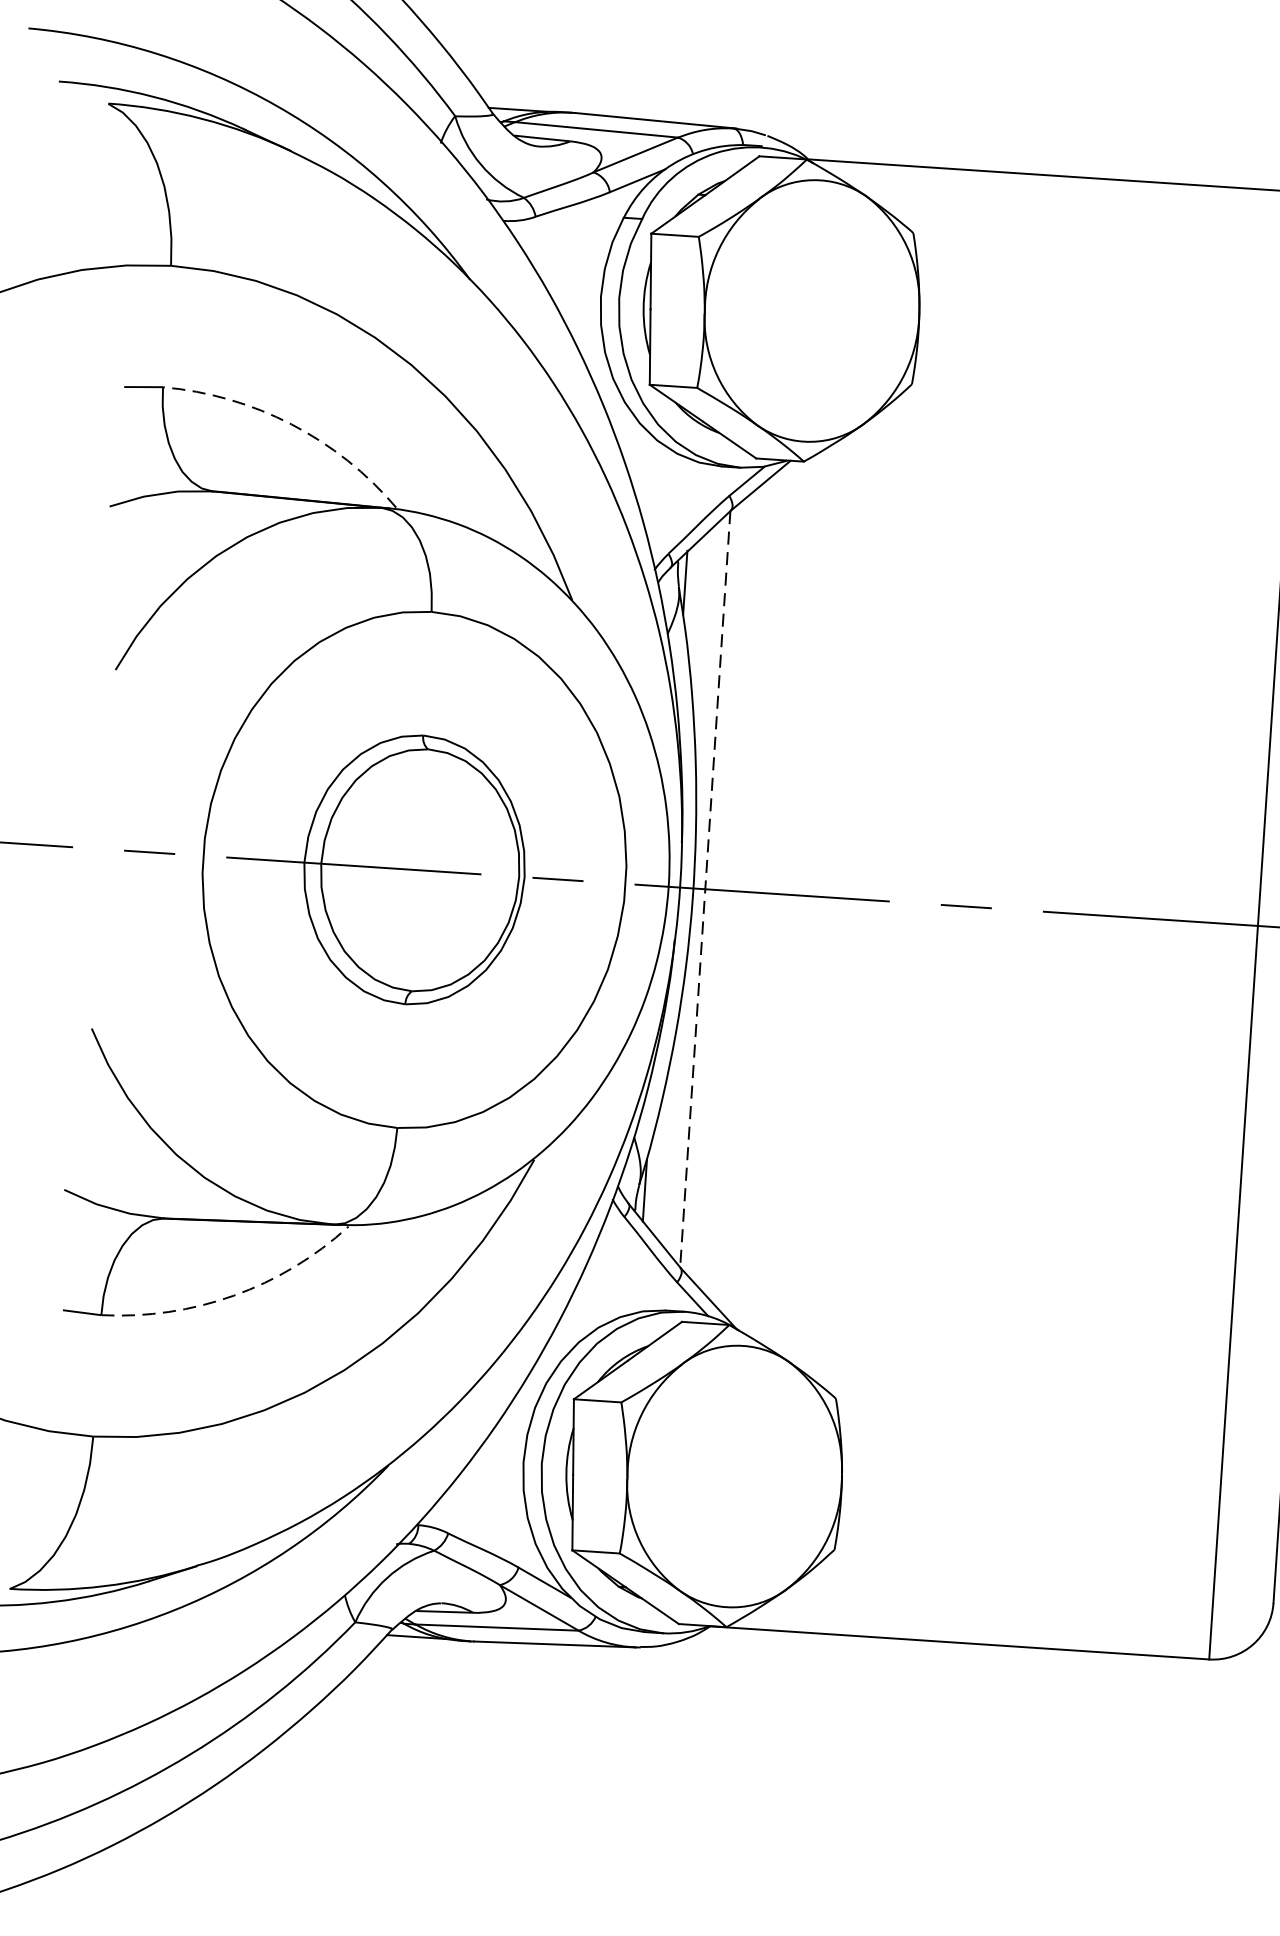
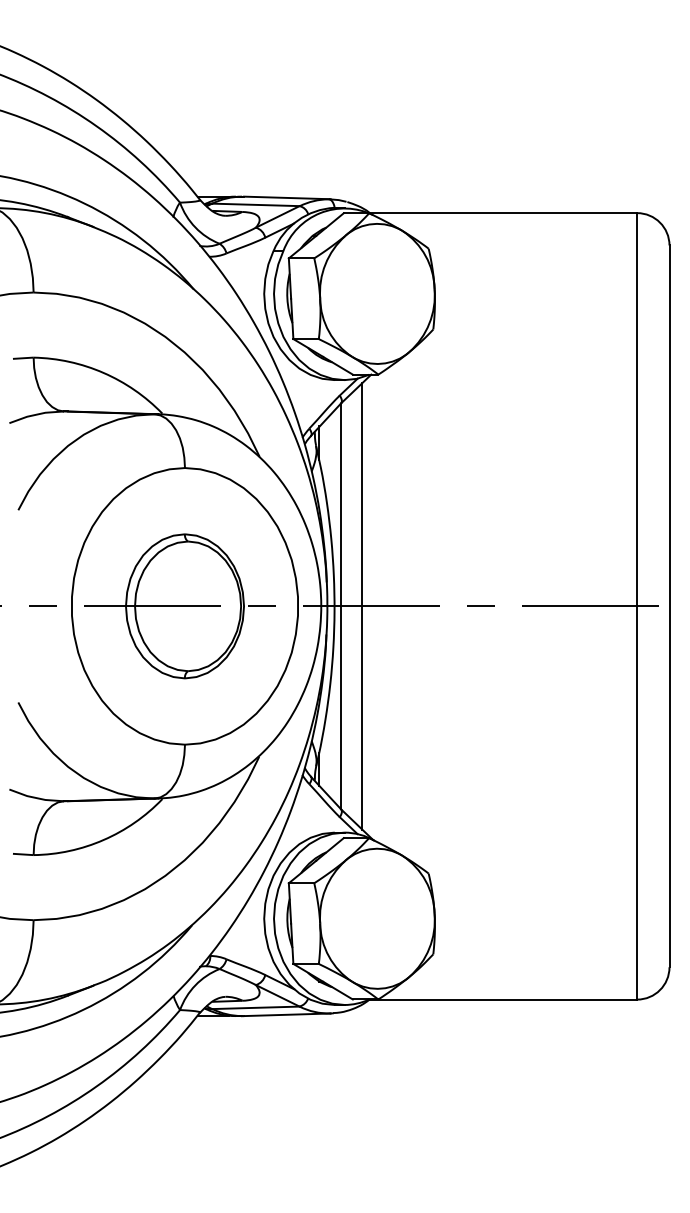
arc: (291, 423) -> (103, 372), dashed -> solid
line: (704, 889) -> (340, 606), dashed -> solid
line: (745, 892) -> (362, 606), added
arc: (233, 1296) -> (103, 840), dashed -> solid

